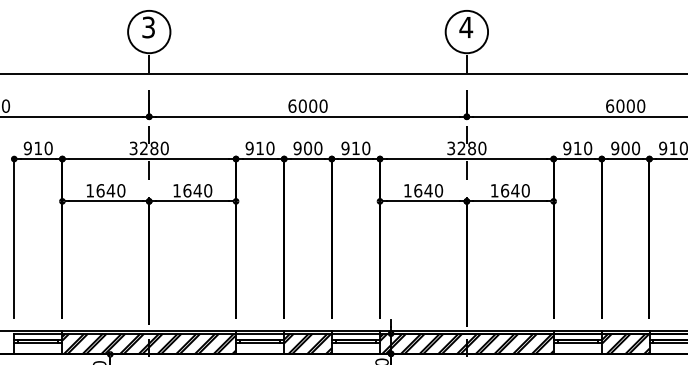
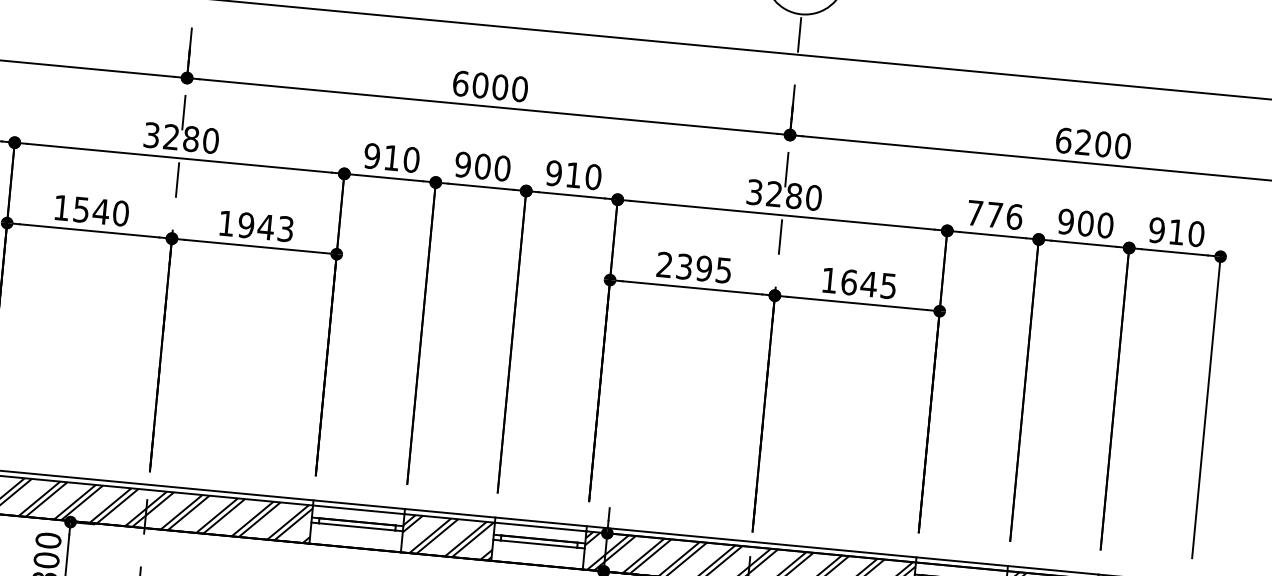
text: (620, 105) -> (1083, 141), 6000 -> 6200
text: (577, 148) -> (994, 215), 910 -> 776
text: (100, 190) -> (81, 209), 1640 -> 1540
text: (197, 190) -> (265, 226), 1640 -> 1943
text: (423, 190) -> (694, 267), 1640 -> 2395
text: (525, 190) -> (888, 285), 1640 -> 1645

